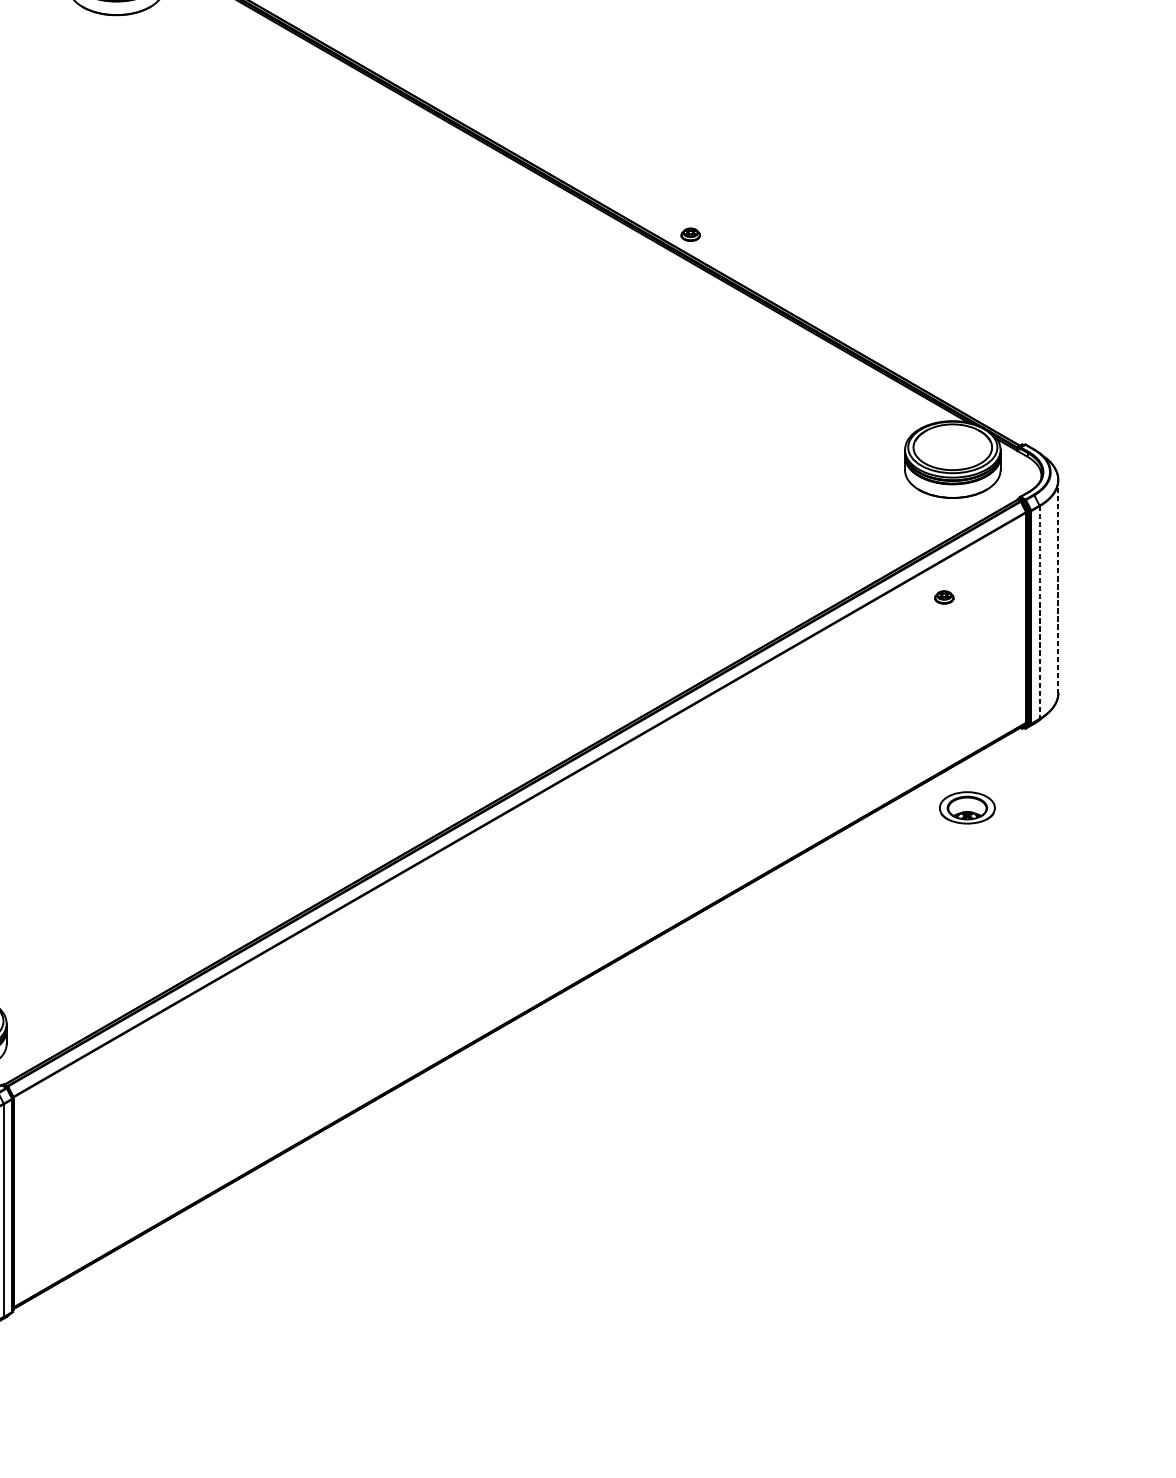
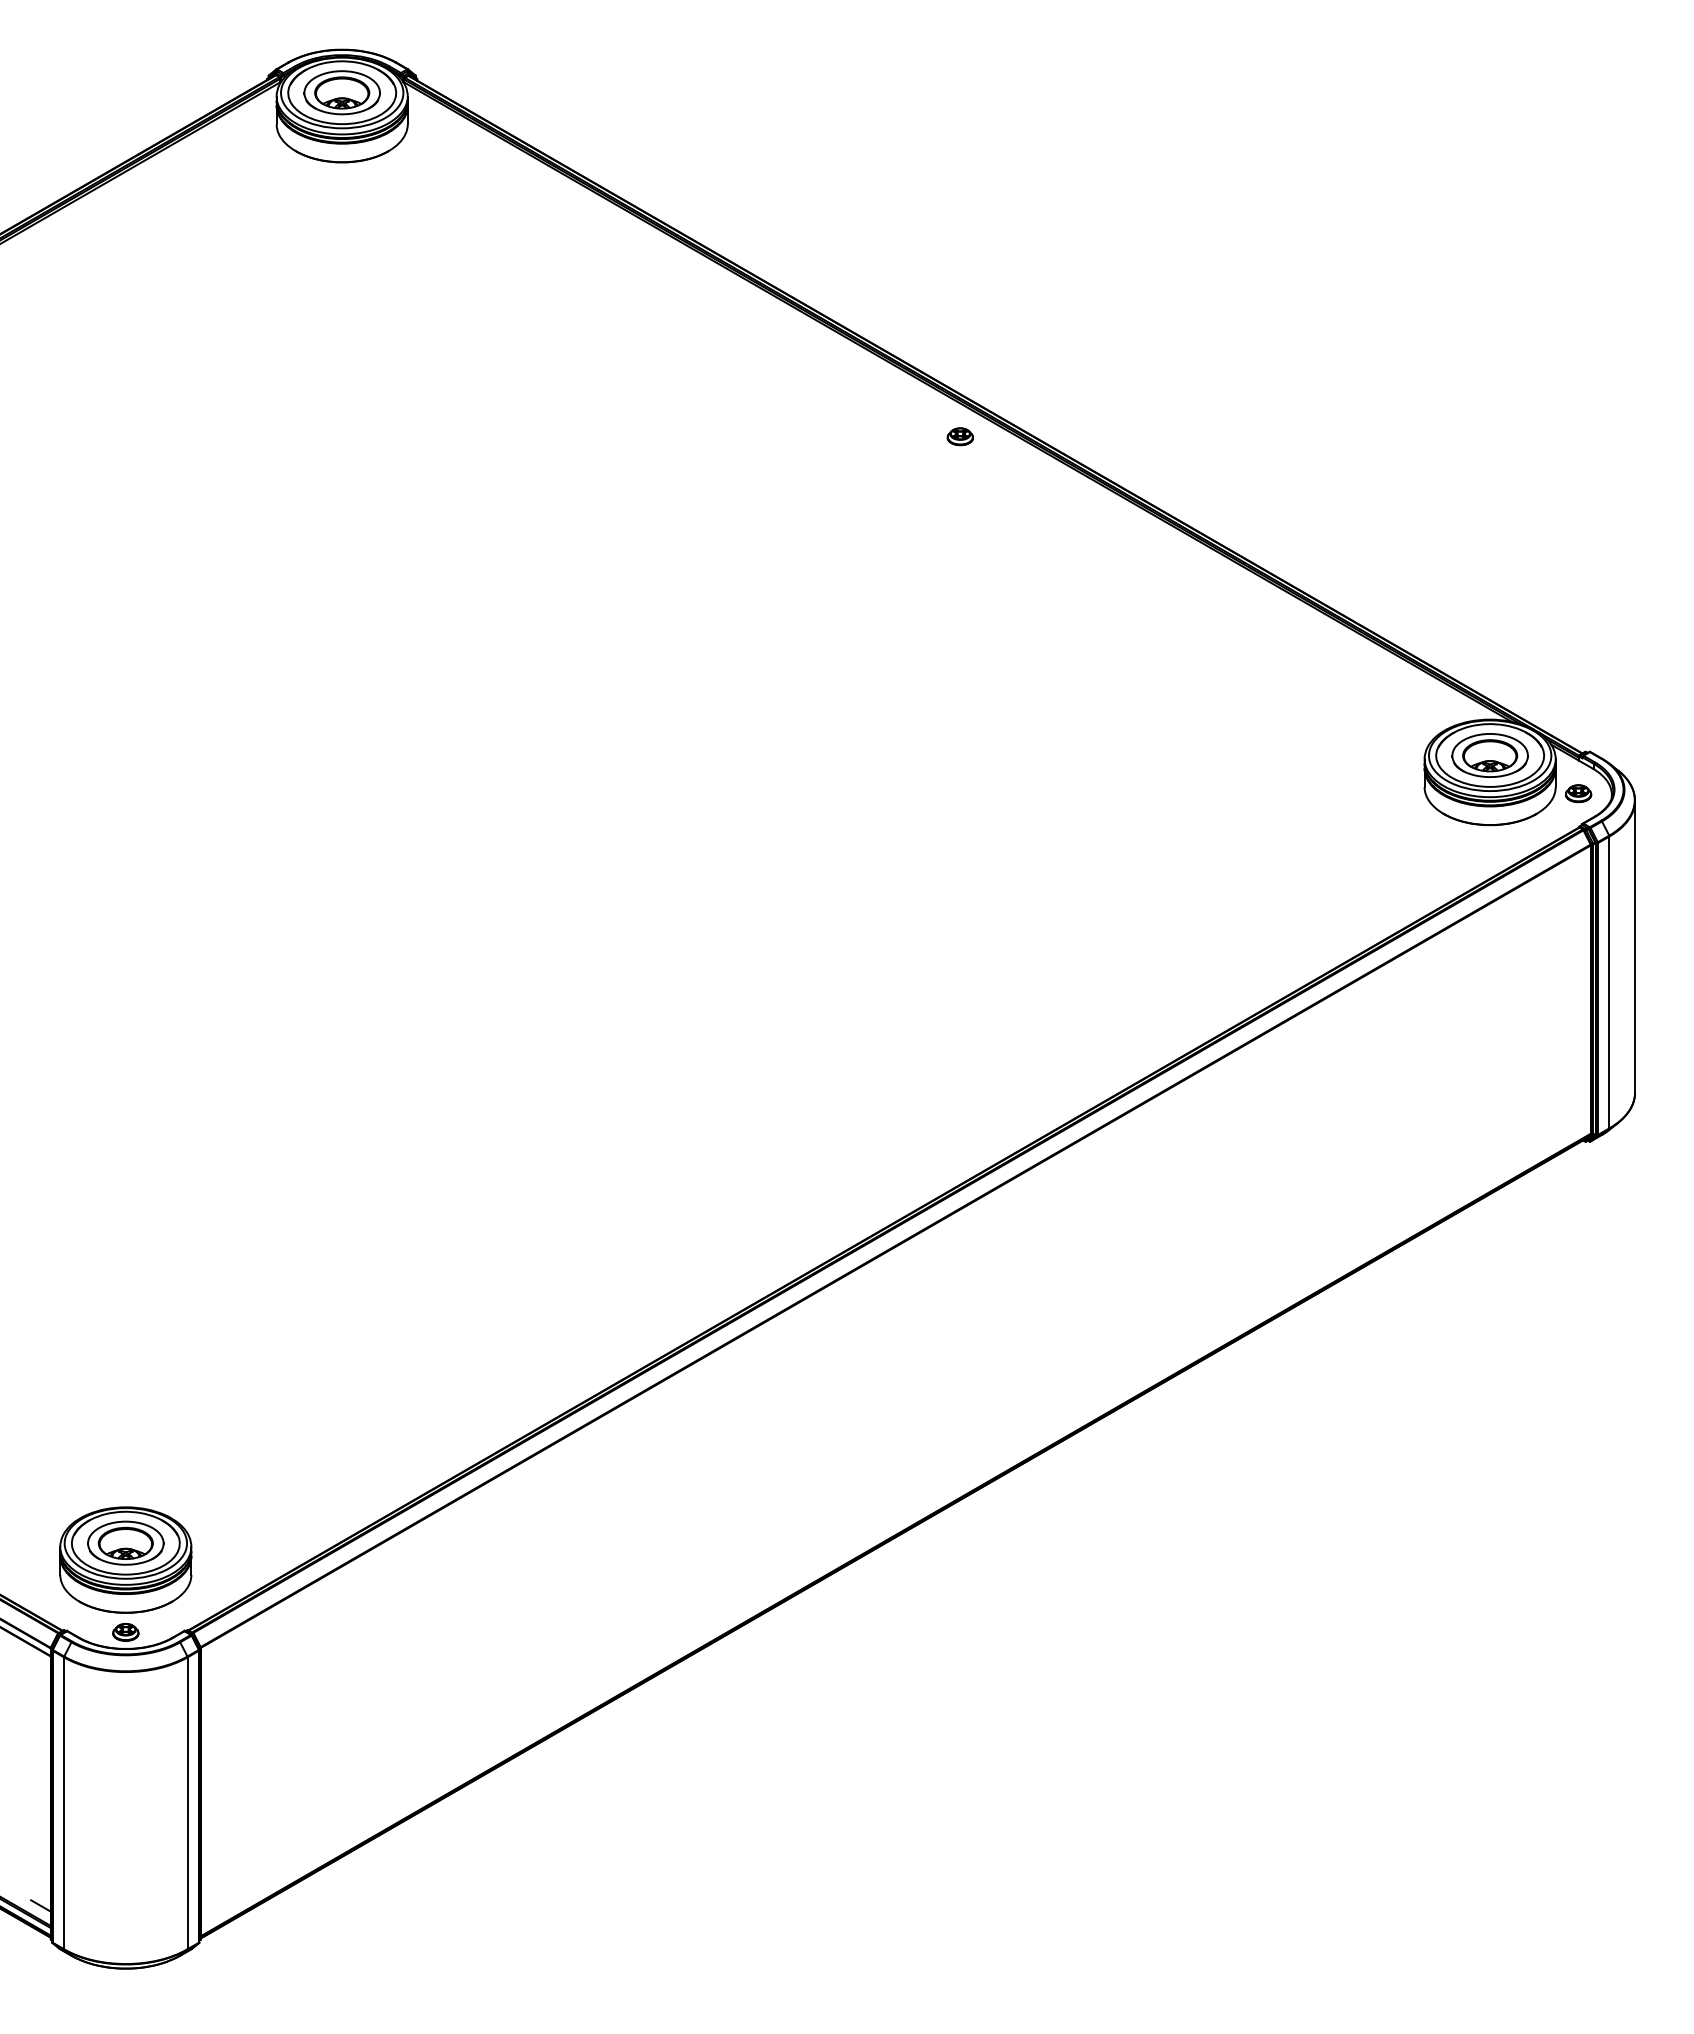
part: (690, 234) -> (959, 436), moved
line: (1058, 586) -> (1635, 946), dashed -> solid
part: (944, 597) -> (1578, 793), moved
line: (1039, 612) -> (1609, 982), dashed -> solid
part: (966, 807) -> (1489, 755), moved

